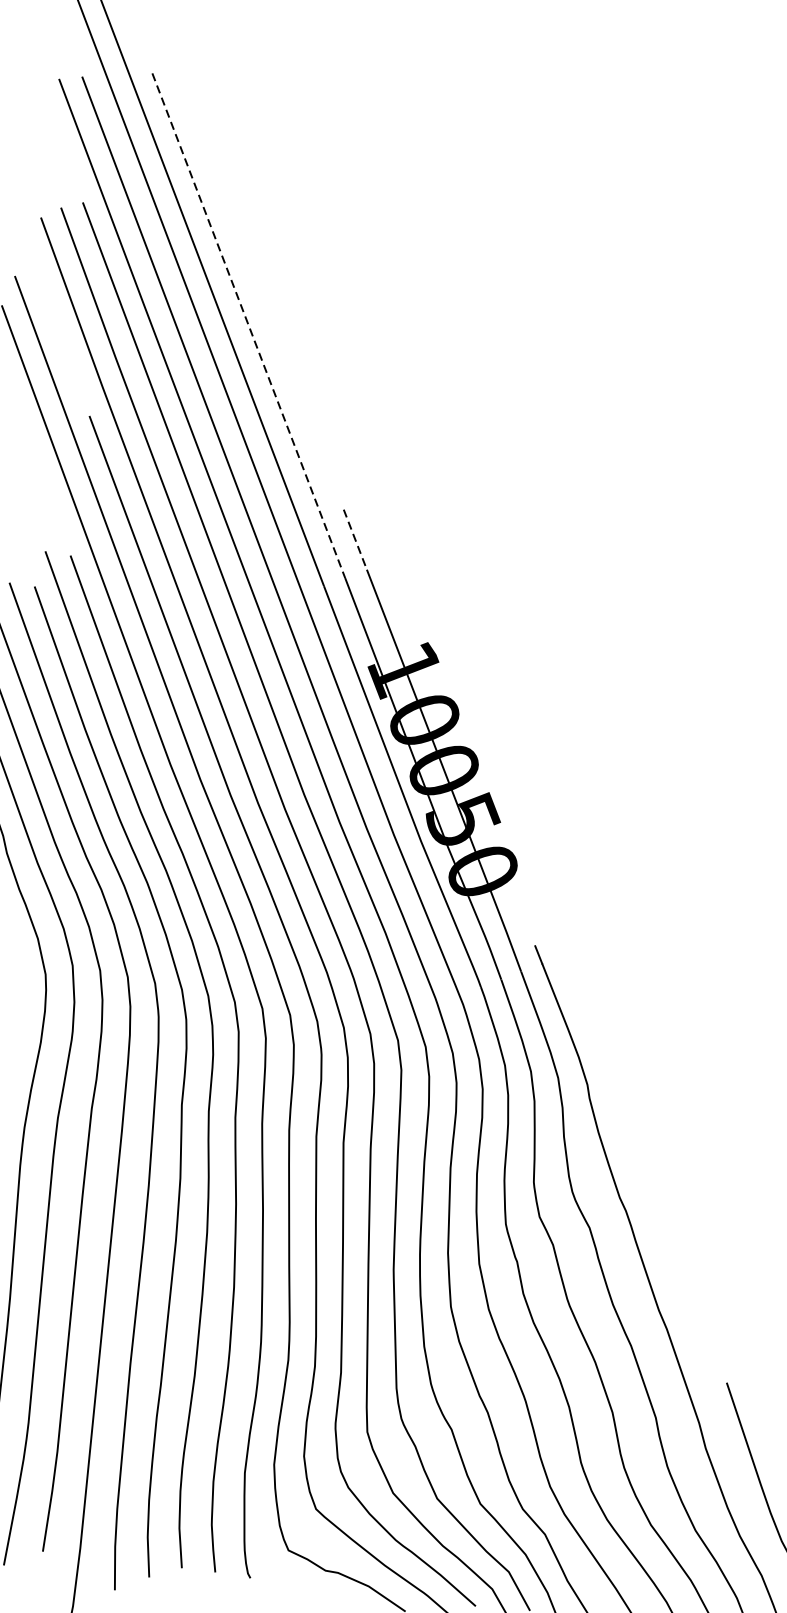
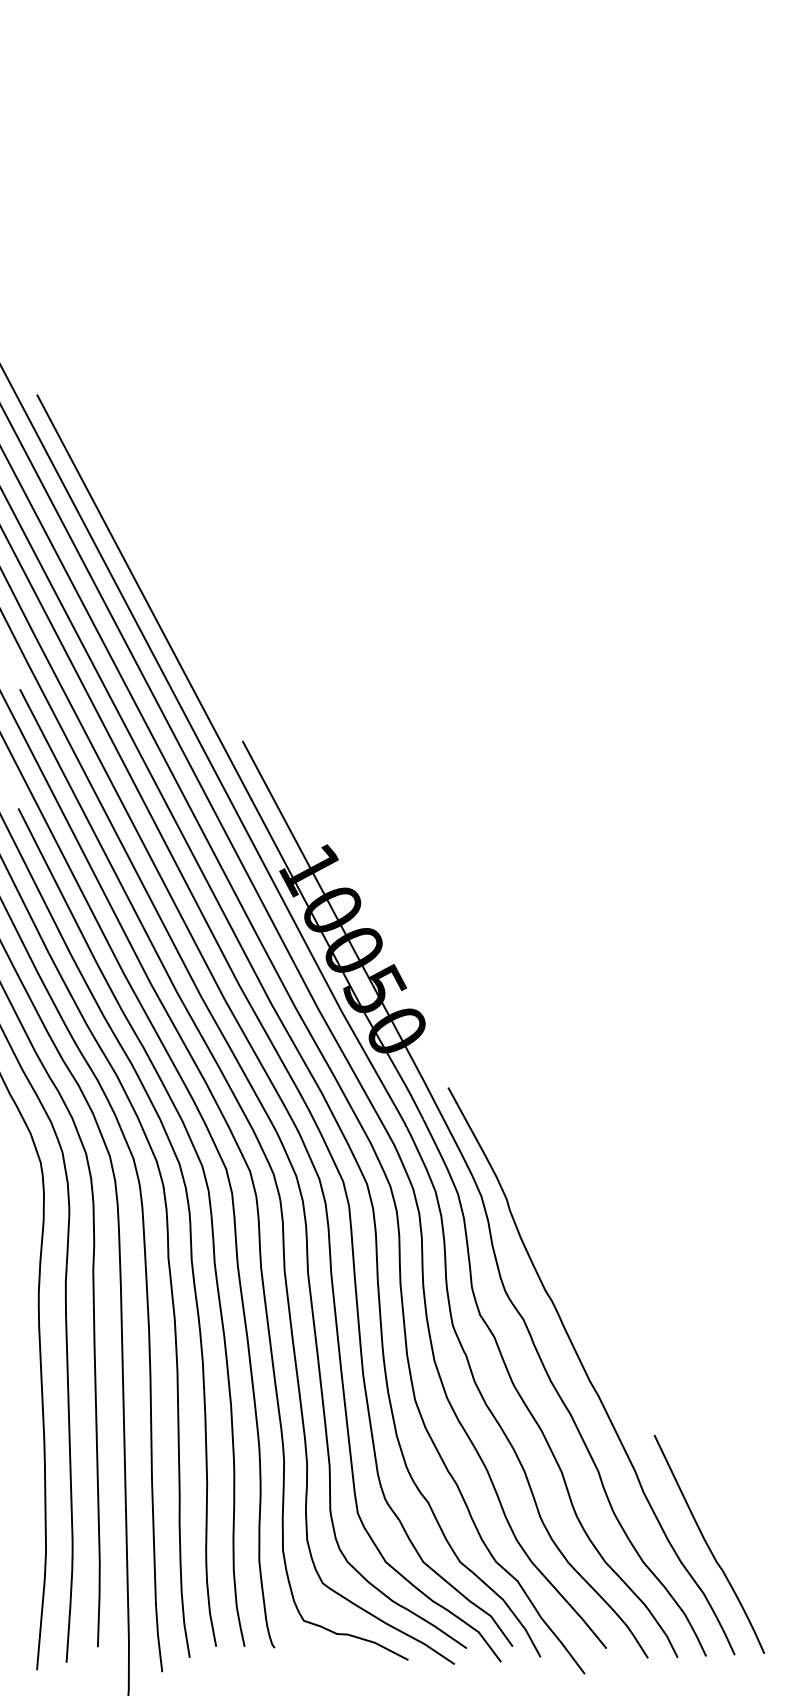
line: (248, 326) -> (144, 597), dashed -> solid
line: (356, 540) -> (256, 766), dashed -> solid

